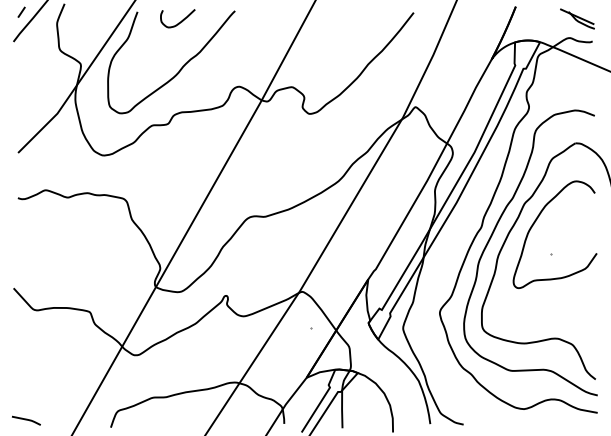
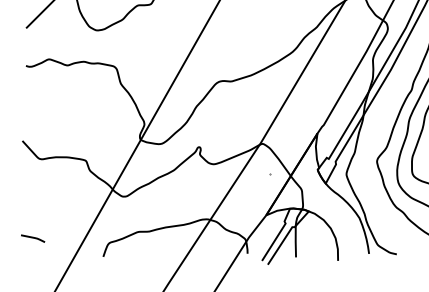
line: (26, 420) -> (33, 238), moved

